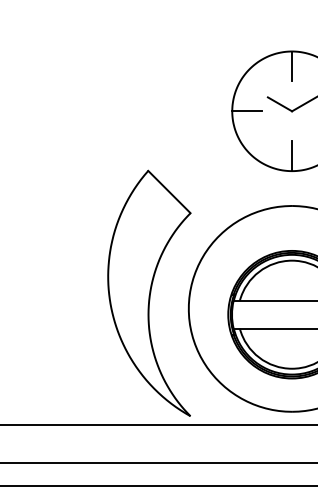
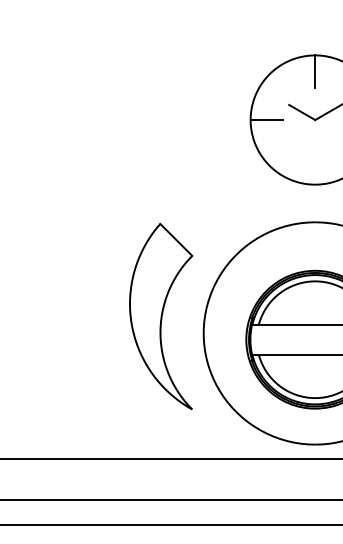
line: (292, 156) -> (315, 168), removed
part: (149, 292) -> (161, 315), size x0.7

